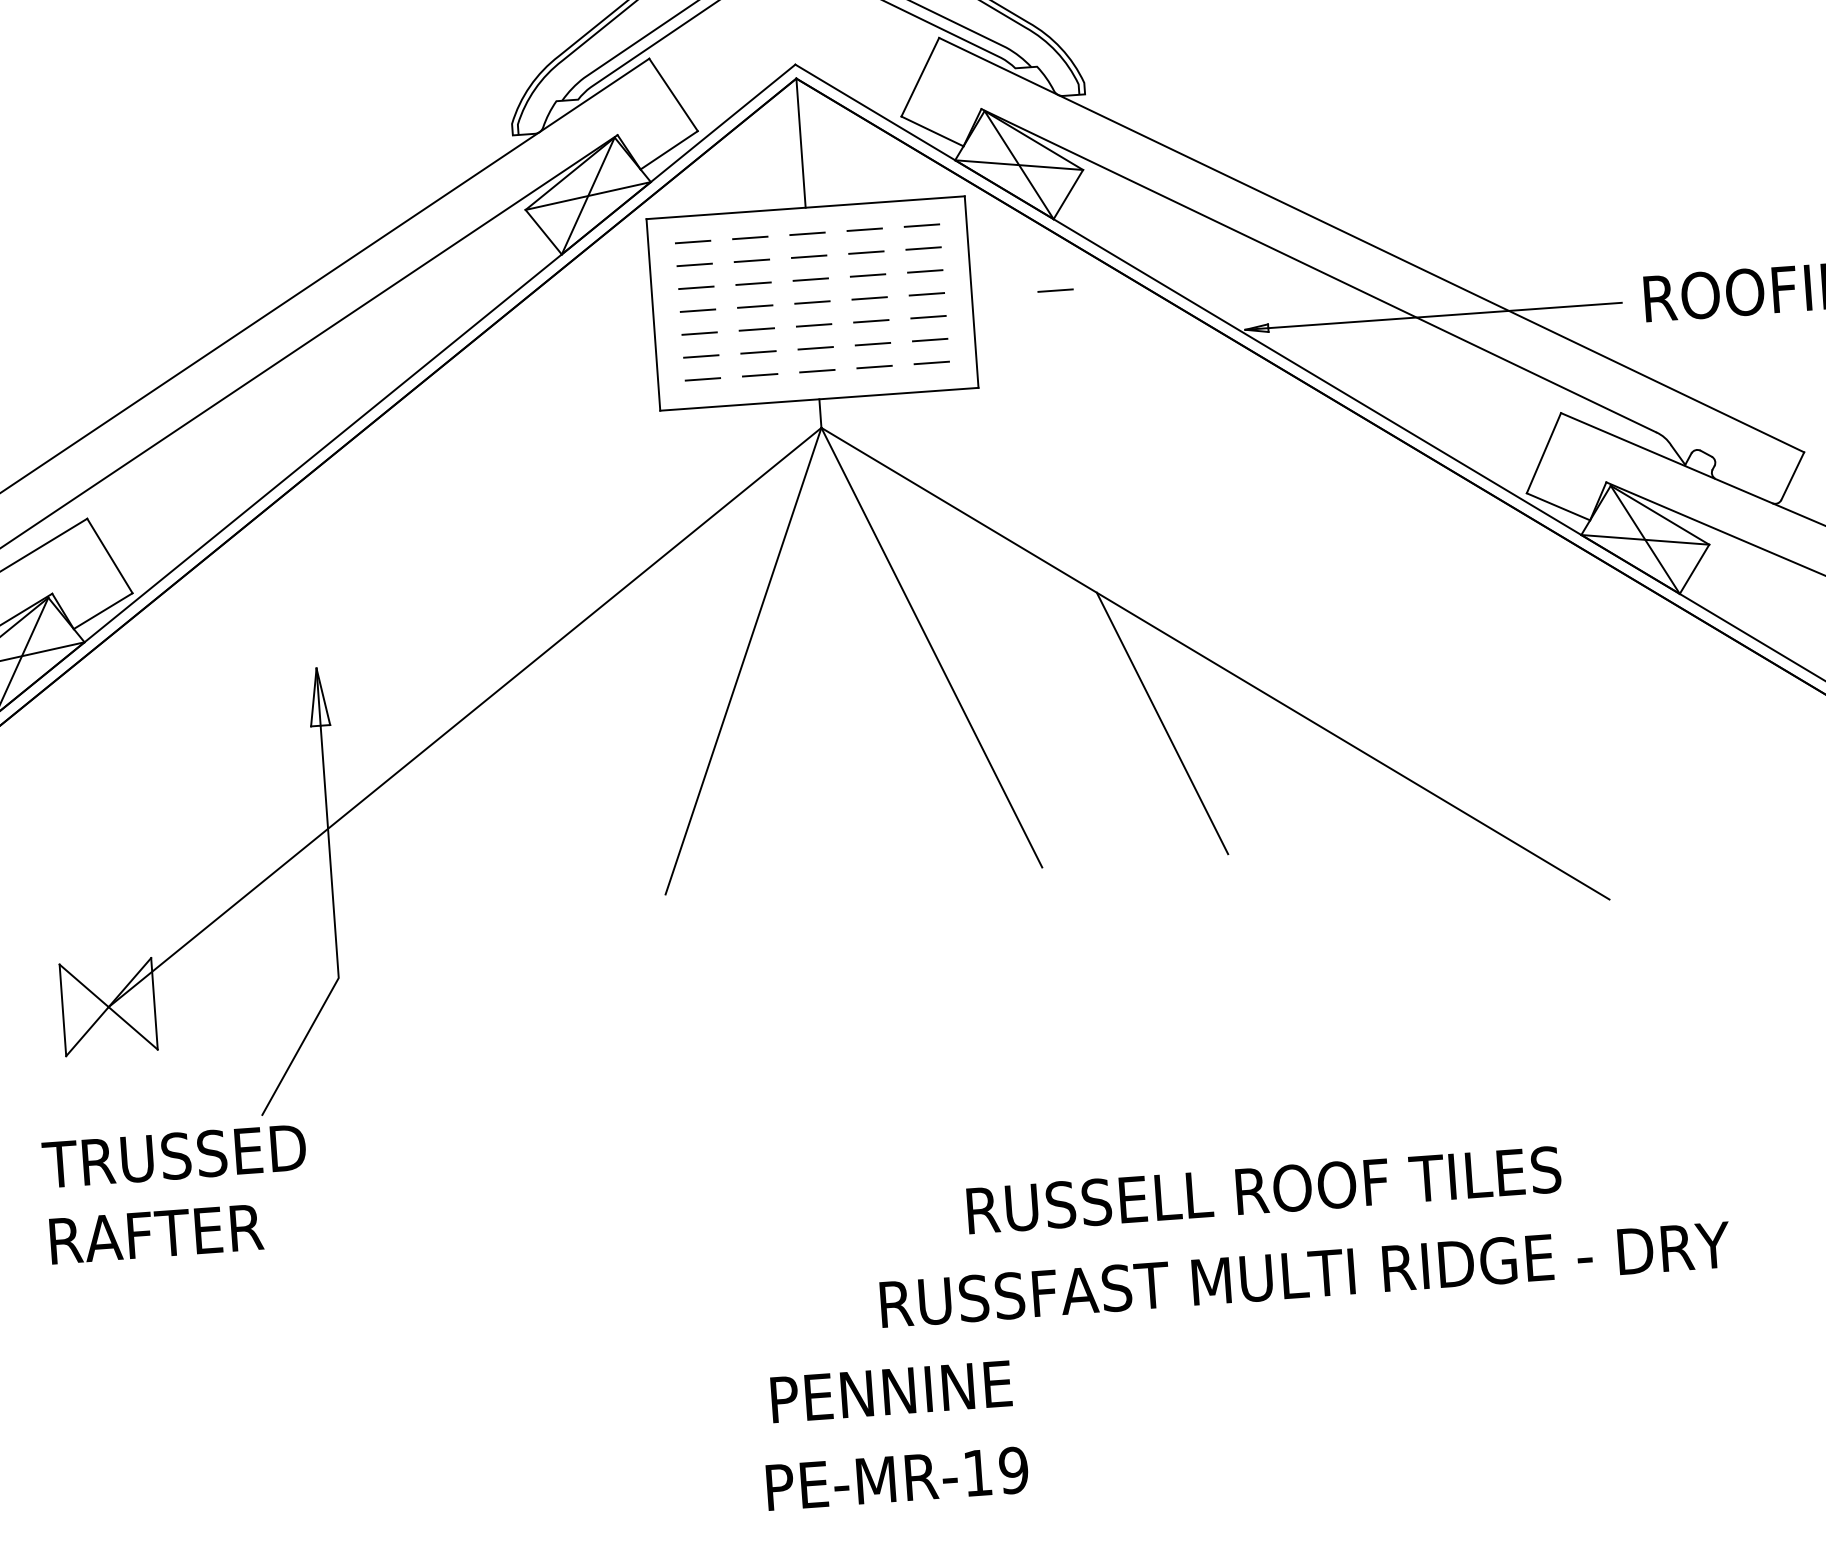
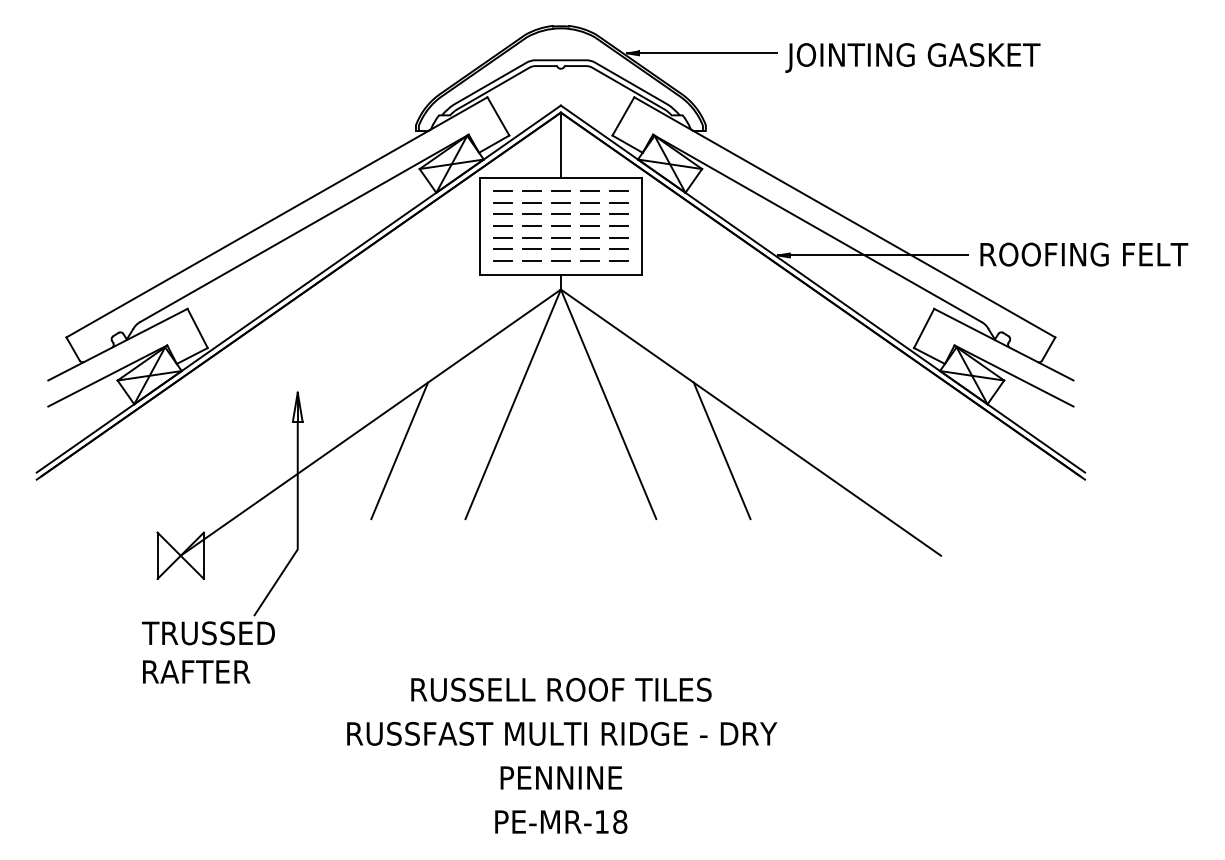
line: (1054, 289) -> (683, 228), removed
line: (525, 768) -> (399, 450), added
text: (1264, 1189) -> (561, 689), moved
text: (1305, 1273) -> (562, 733), moved
text: (1014, 1469) -> (620, 821), PE-MR-19 -> PE-MR-18

